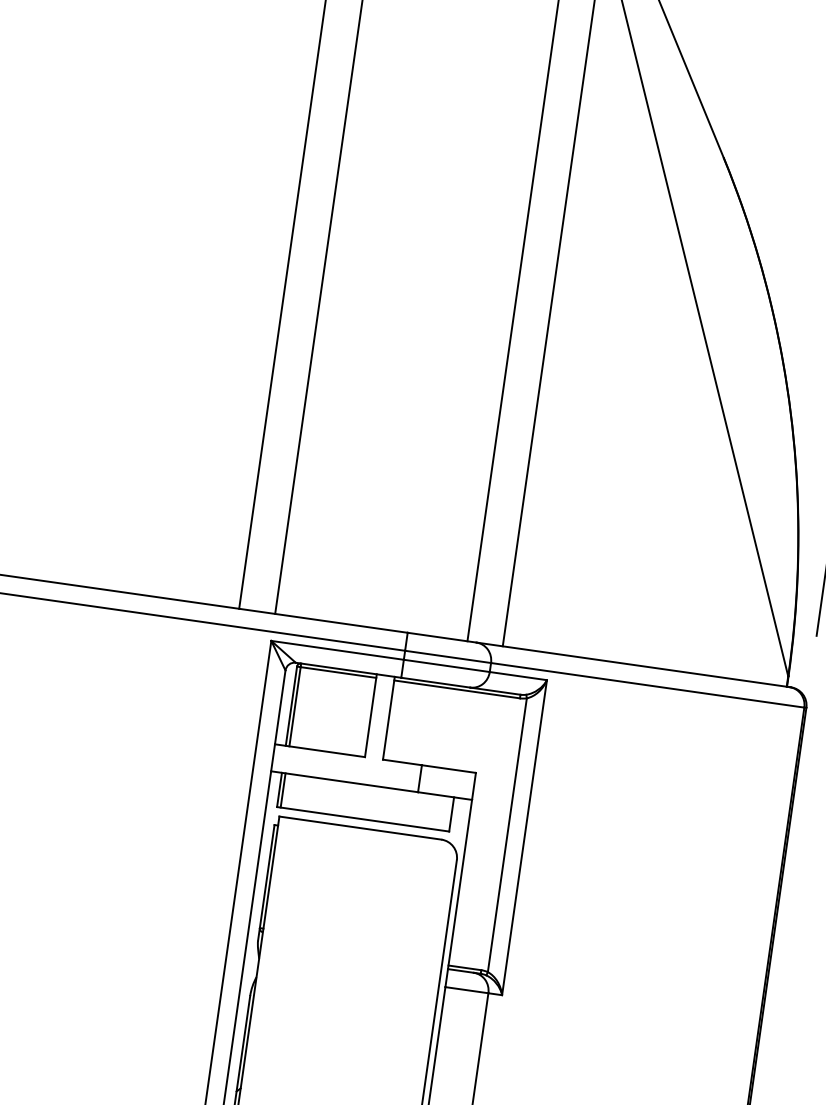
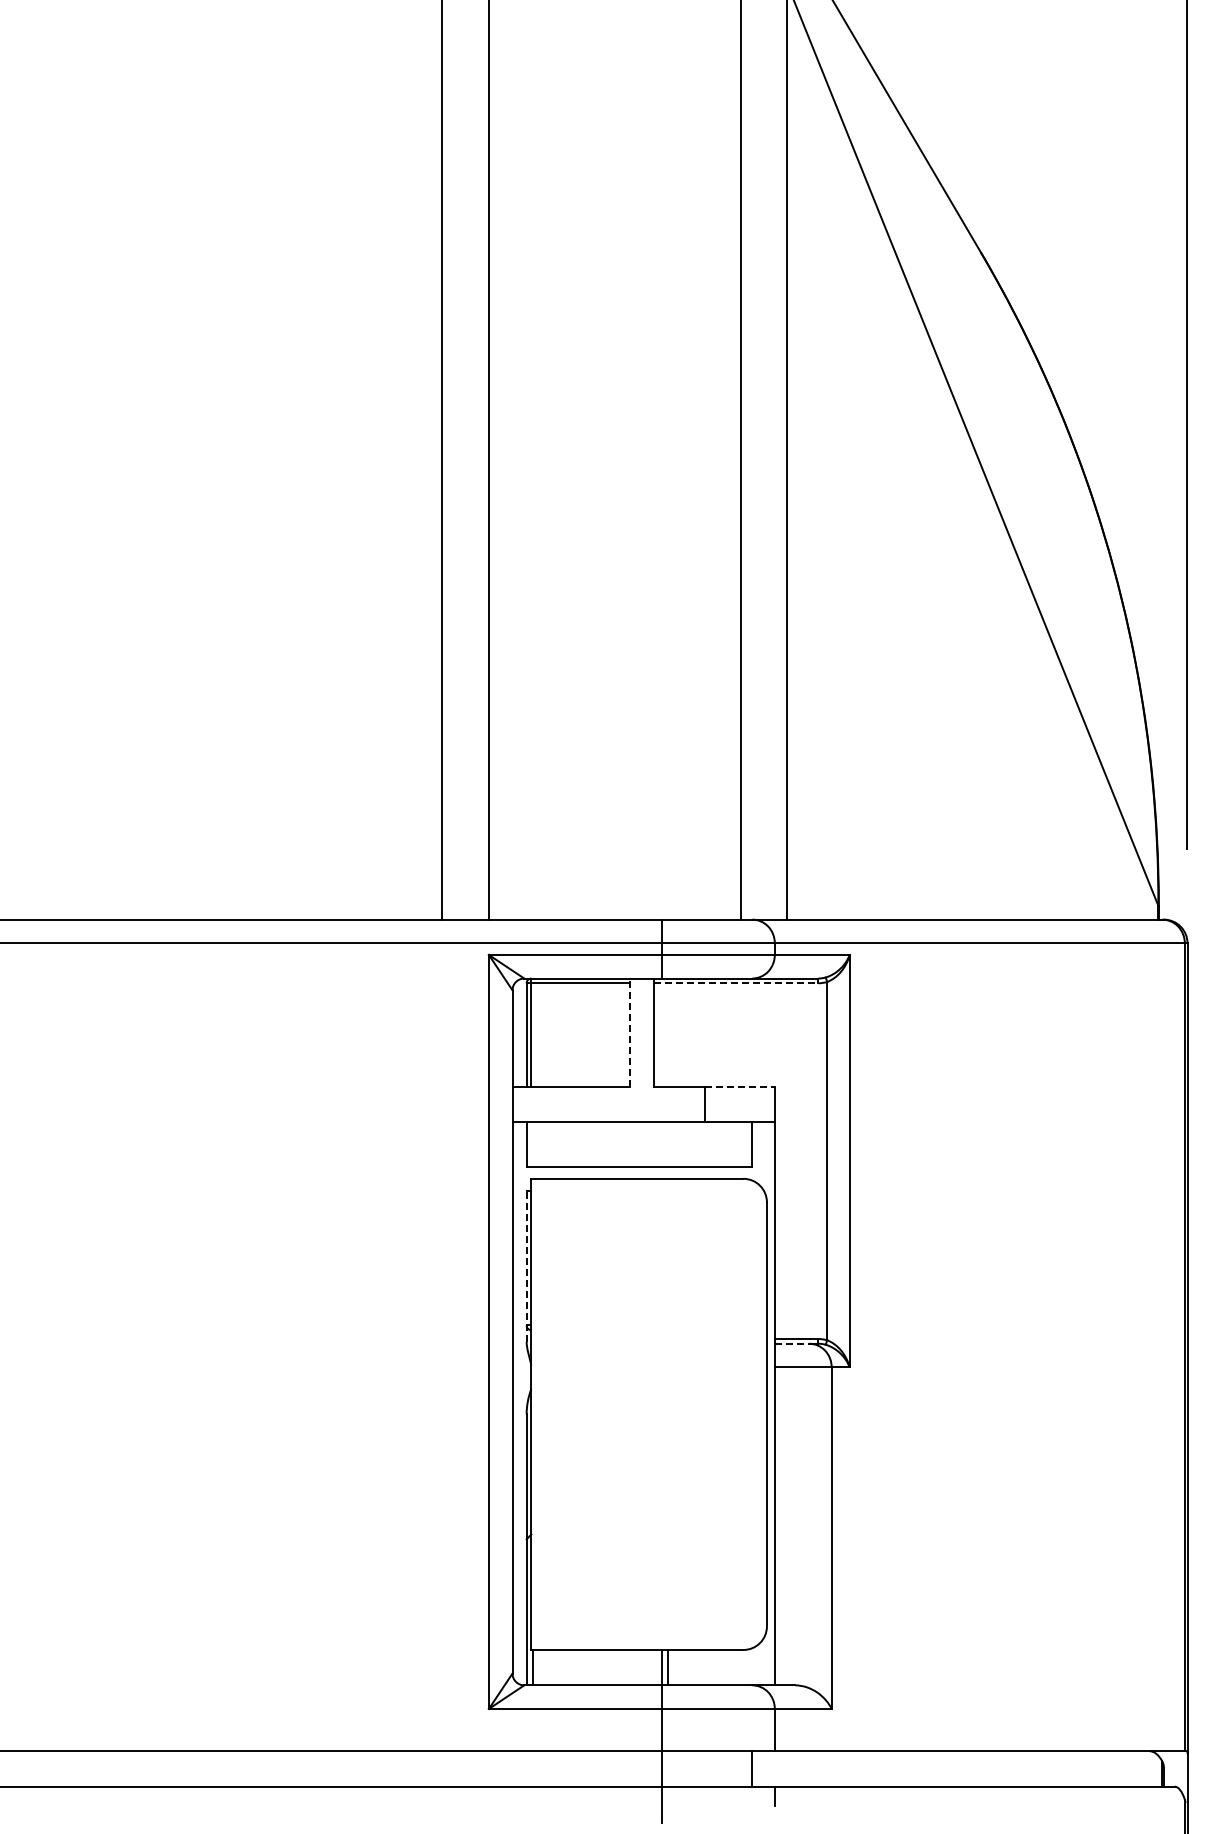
line: (457, 689) -> (736, 983), solid -> dashed
line: (371, 715) -> (630, 1032), solid -> dashed
line: (449, 768) -> (740, 1086), solid -> dashed
line: (283, 790) -> (531, 1144), removed
line: (266, 883) -> (526, 1266), solid -> dashed
line: (461, 970) -> (792, 1343), solid -> dashed

